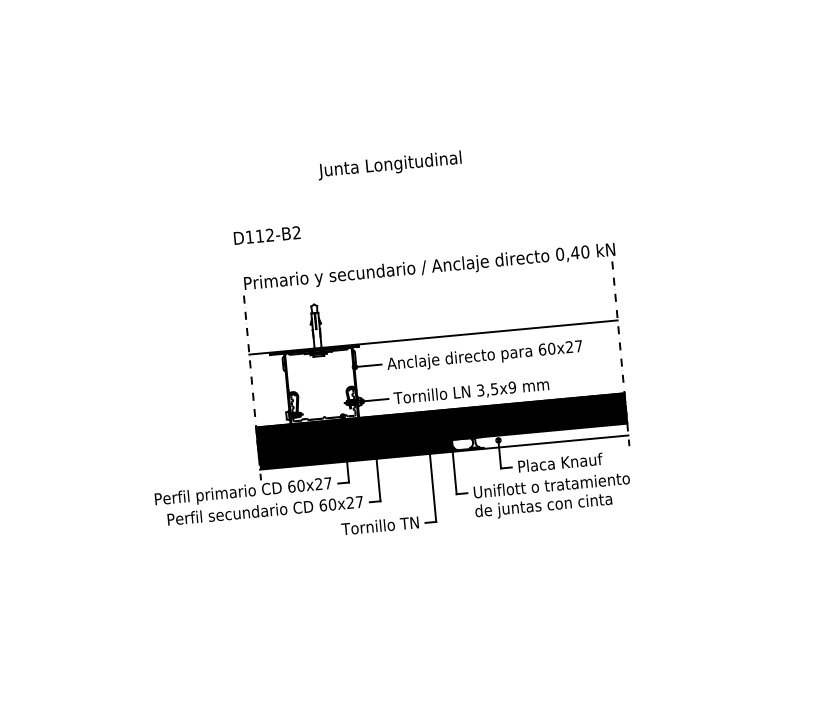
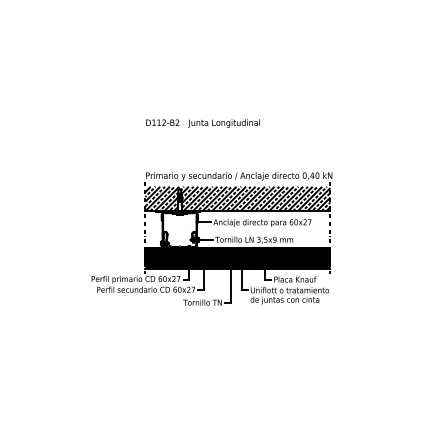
text: (266, 235) -> (162, 122), moved
hatch: (430, 312) -> (237, 198), added
fill: (540, 438) -> (286, 266), added

